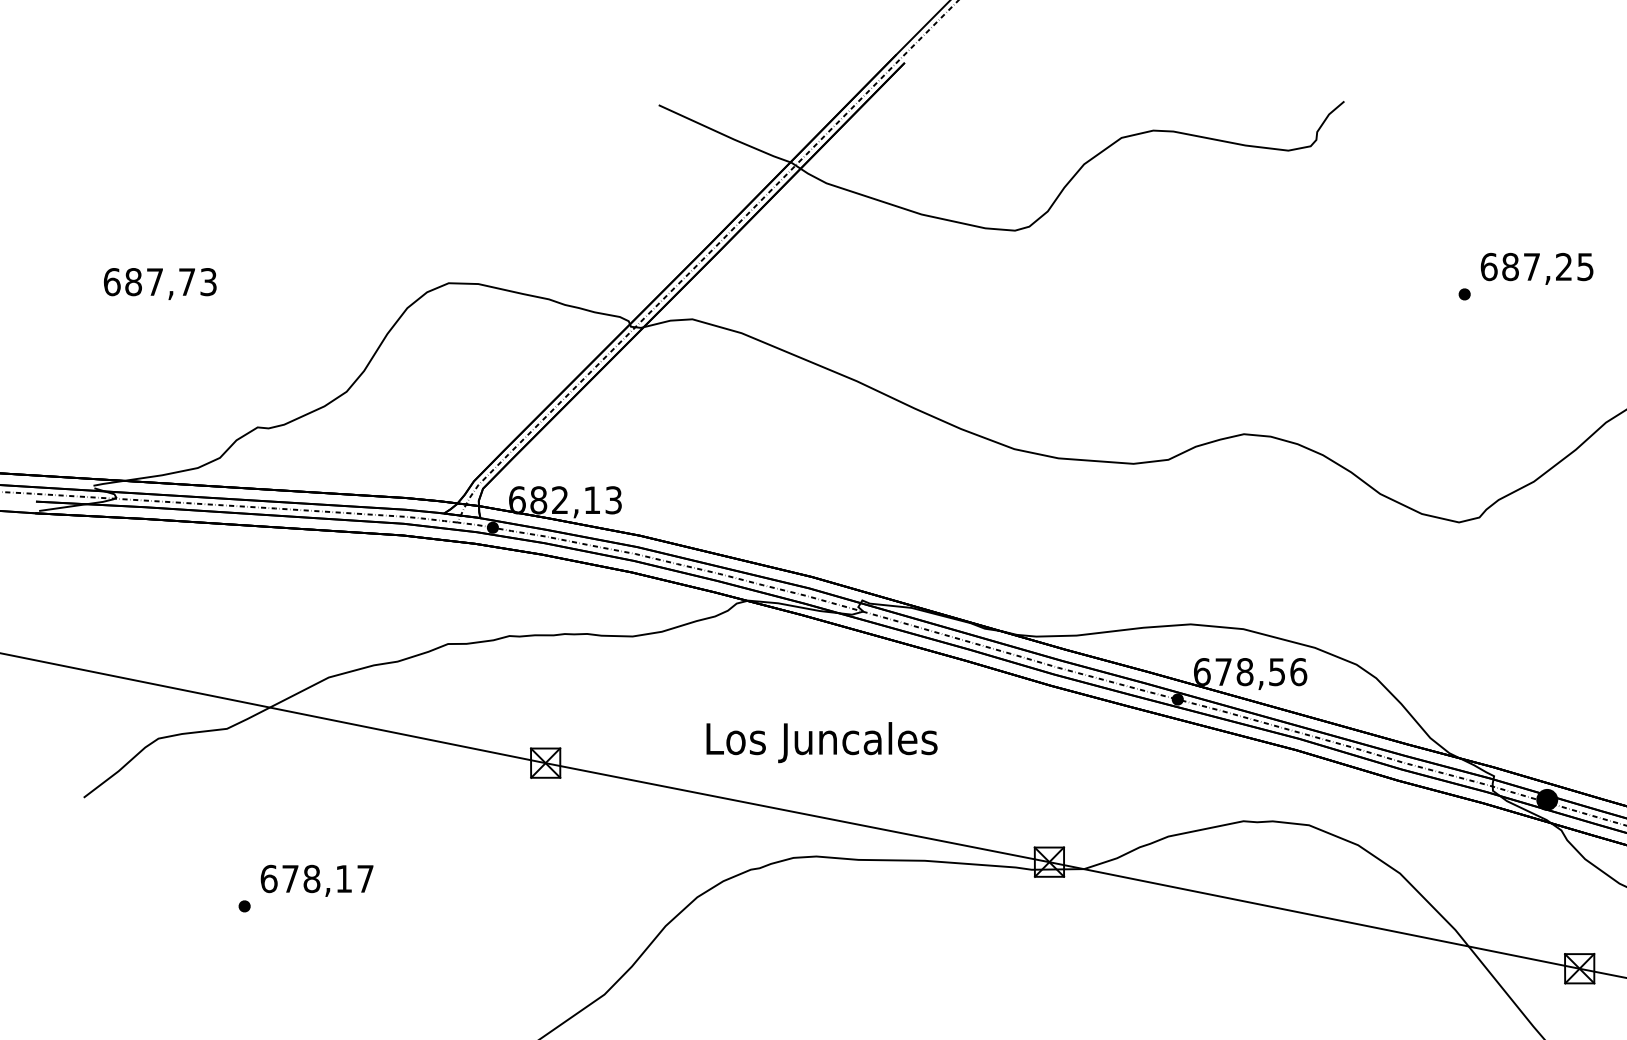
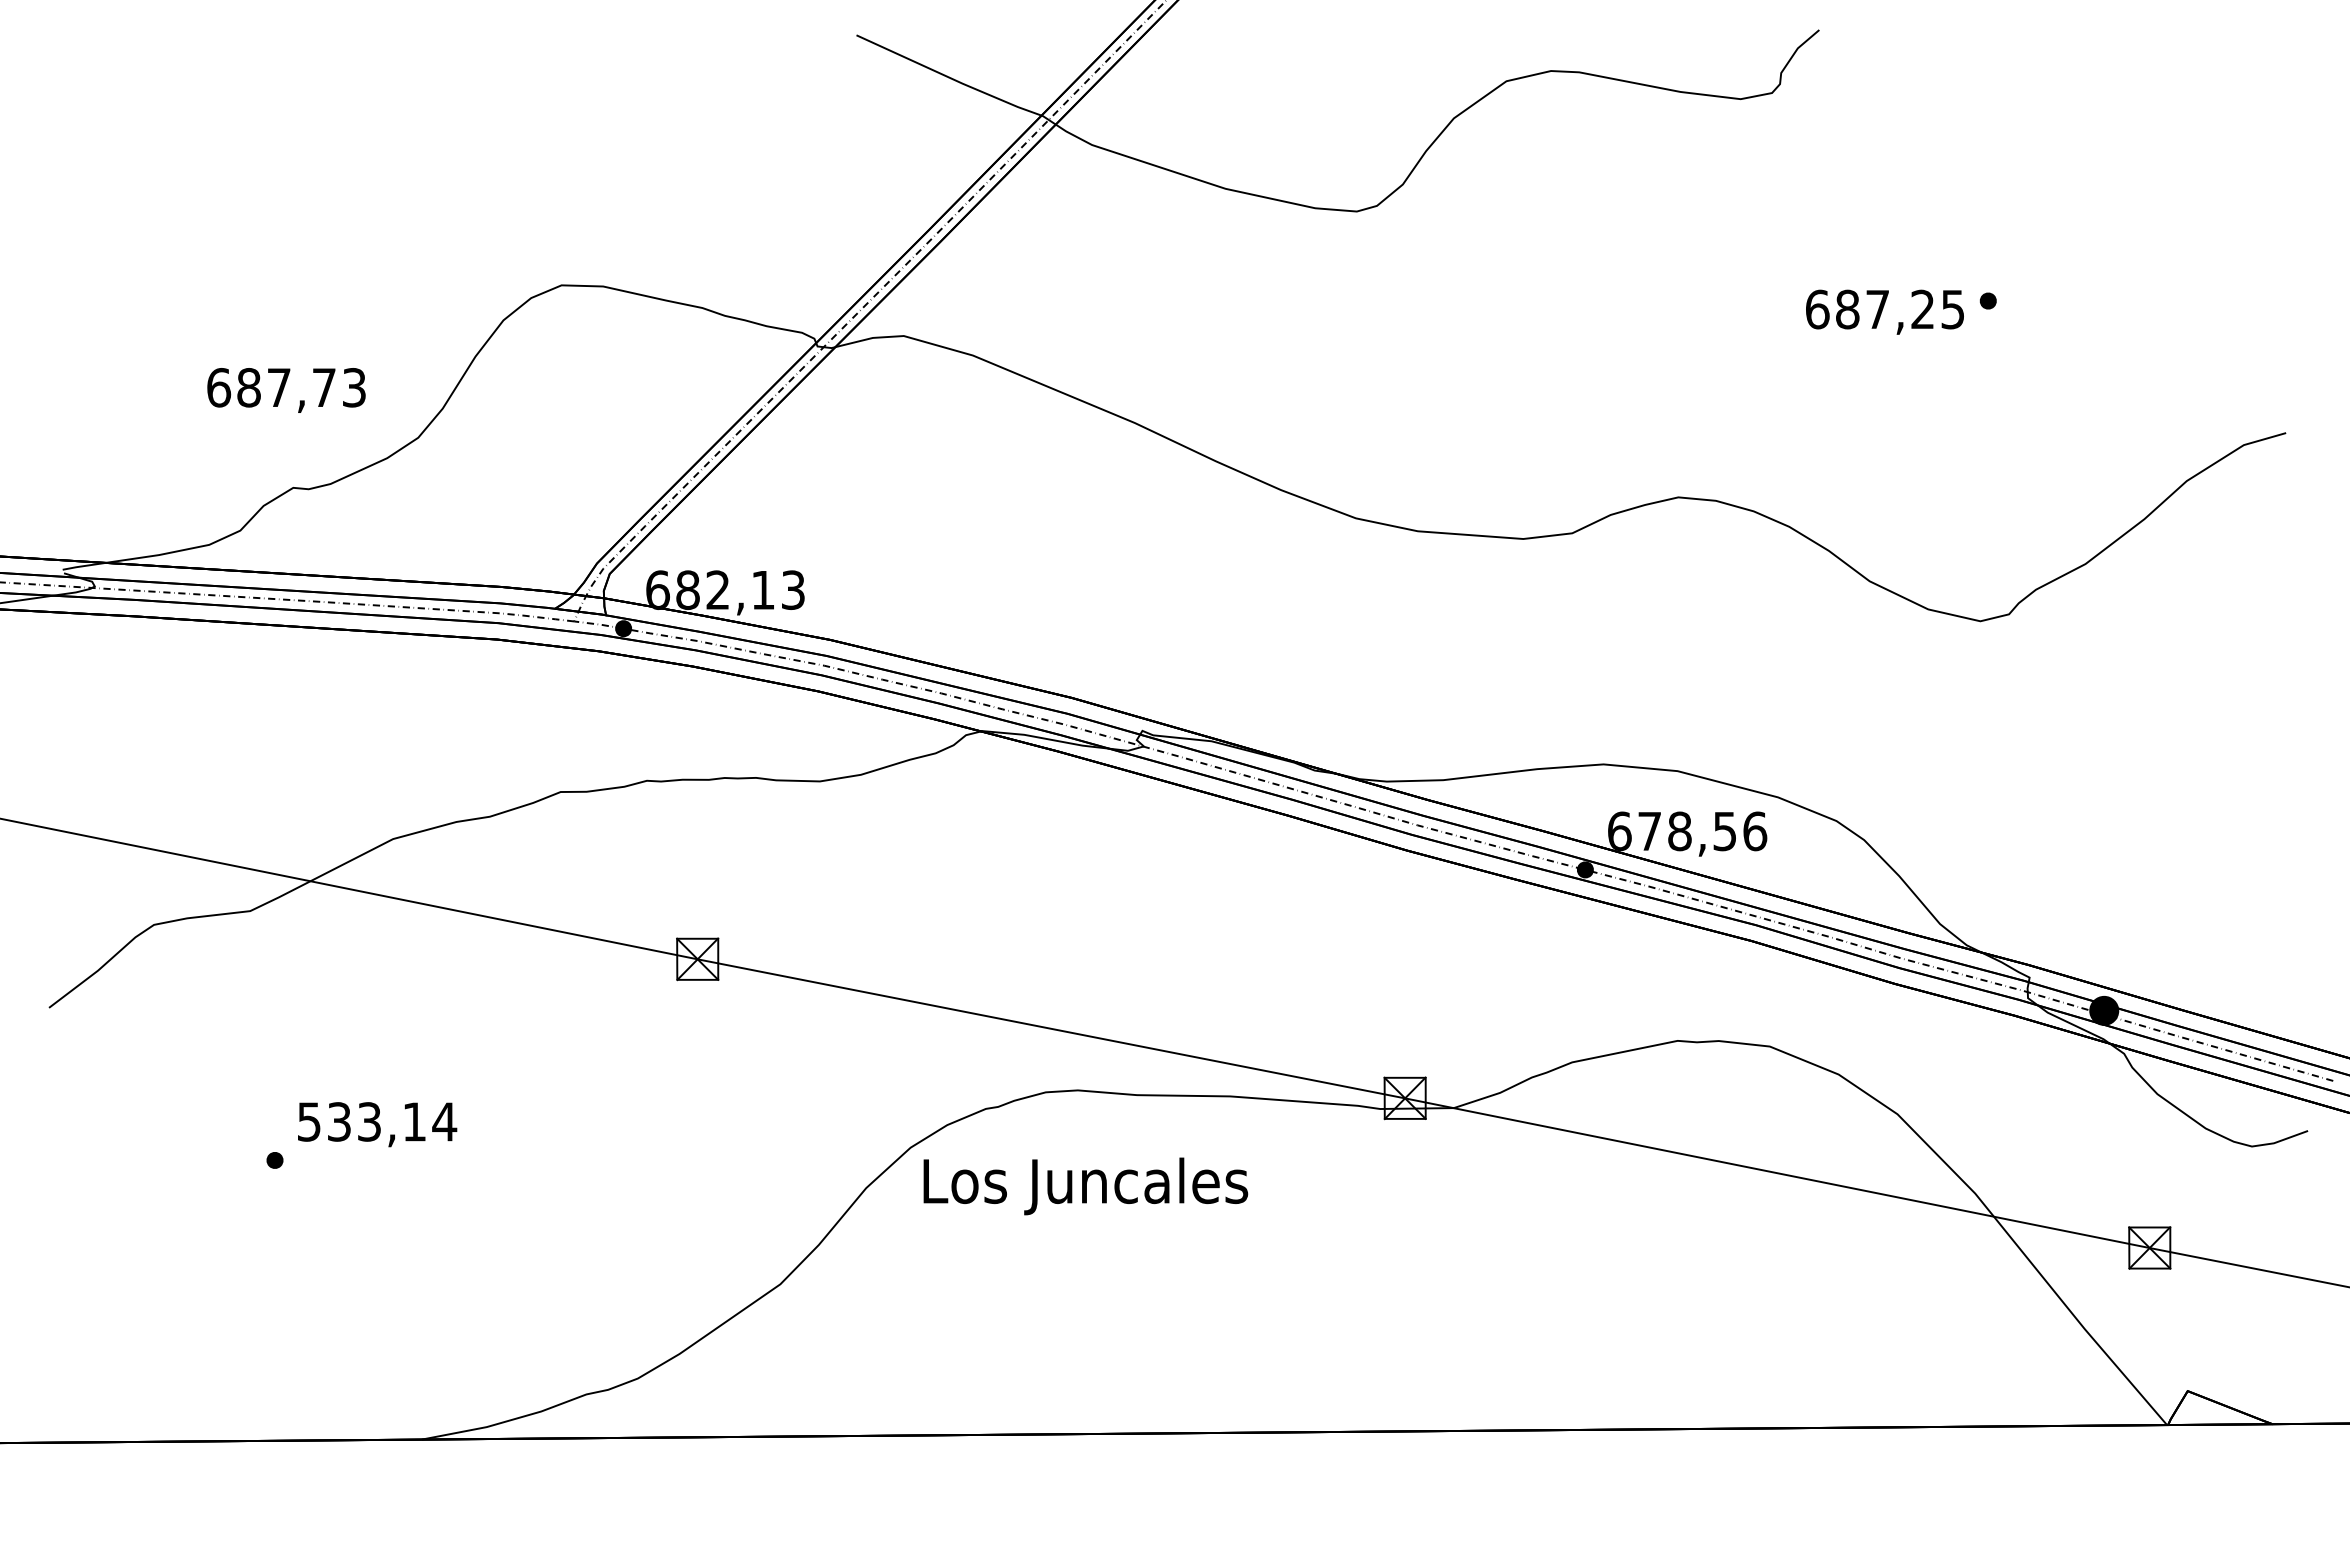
text: (1536, 268) -> (1884, 311), moved
text: (160, 284) -> (286, 390), moved
text: (821, 742) -> (1085, 1186), moved
text: (317, 878) -> (377, 1121), 678,17 -> 533,14

